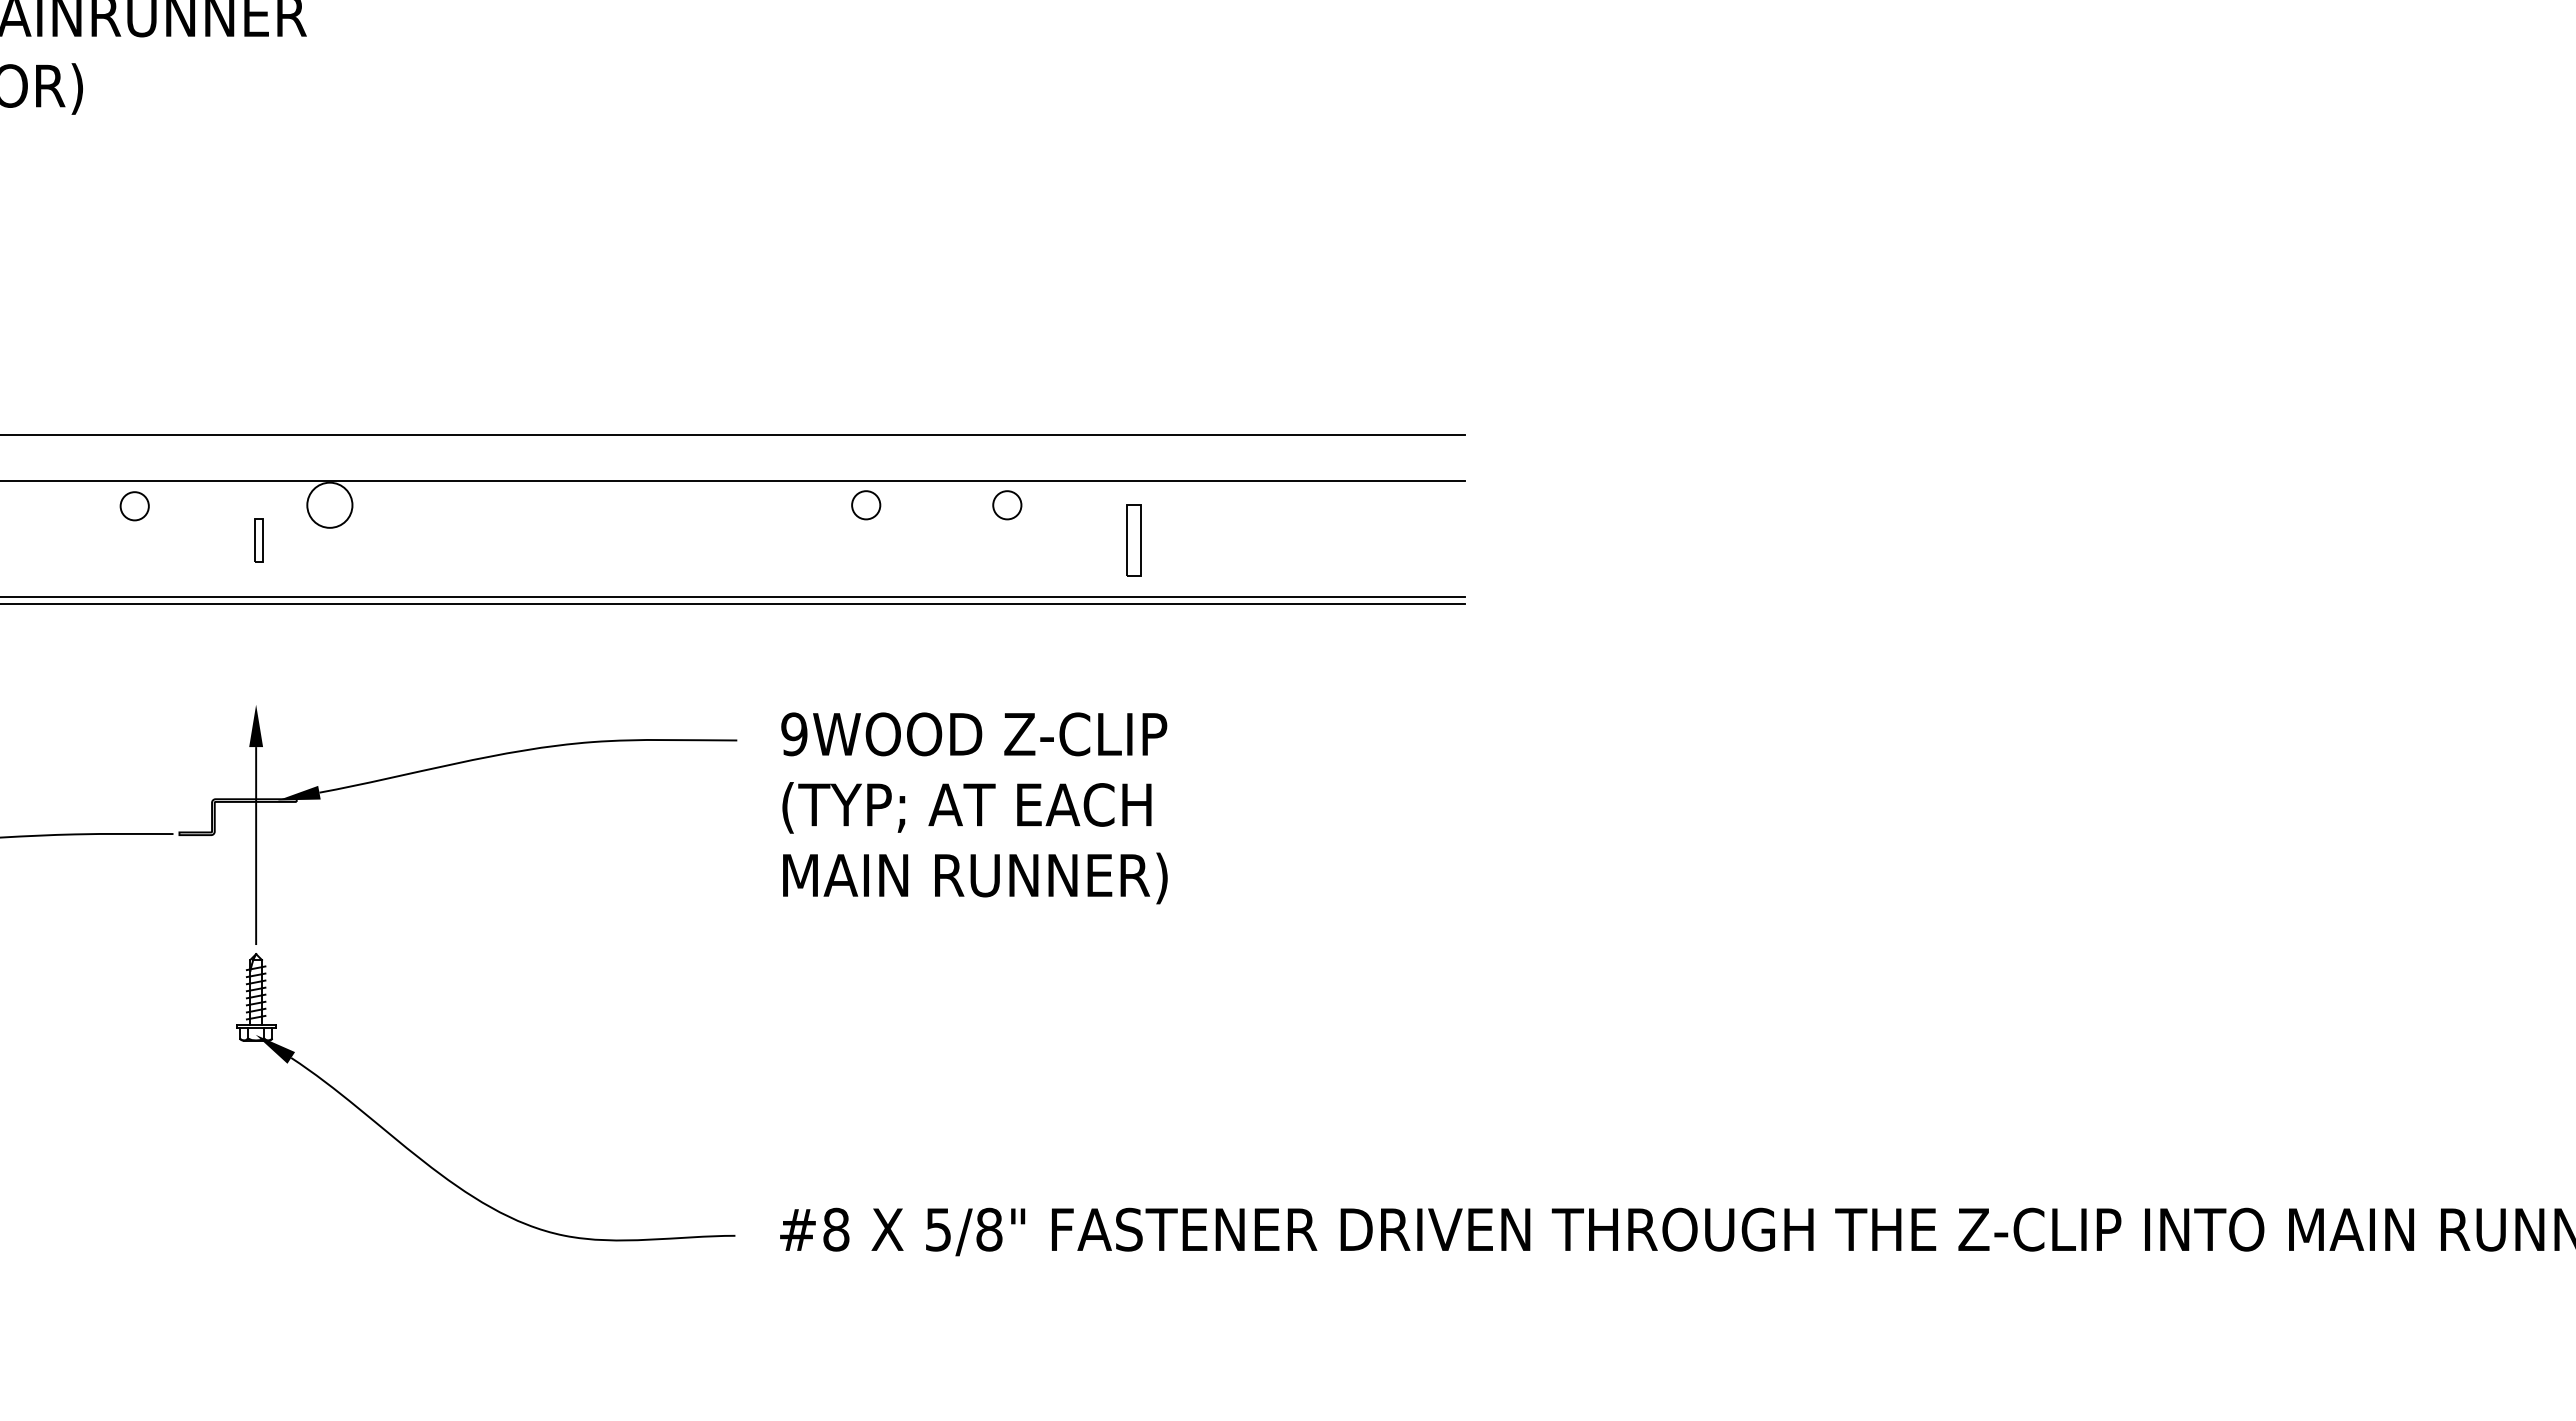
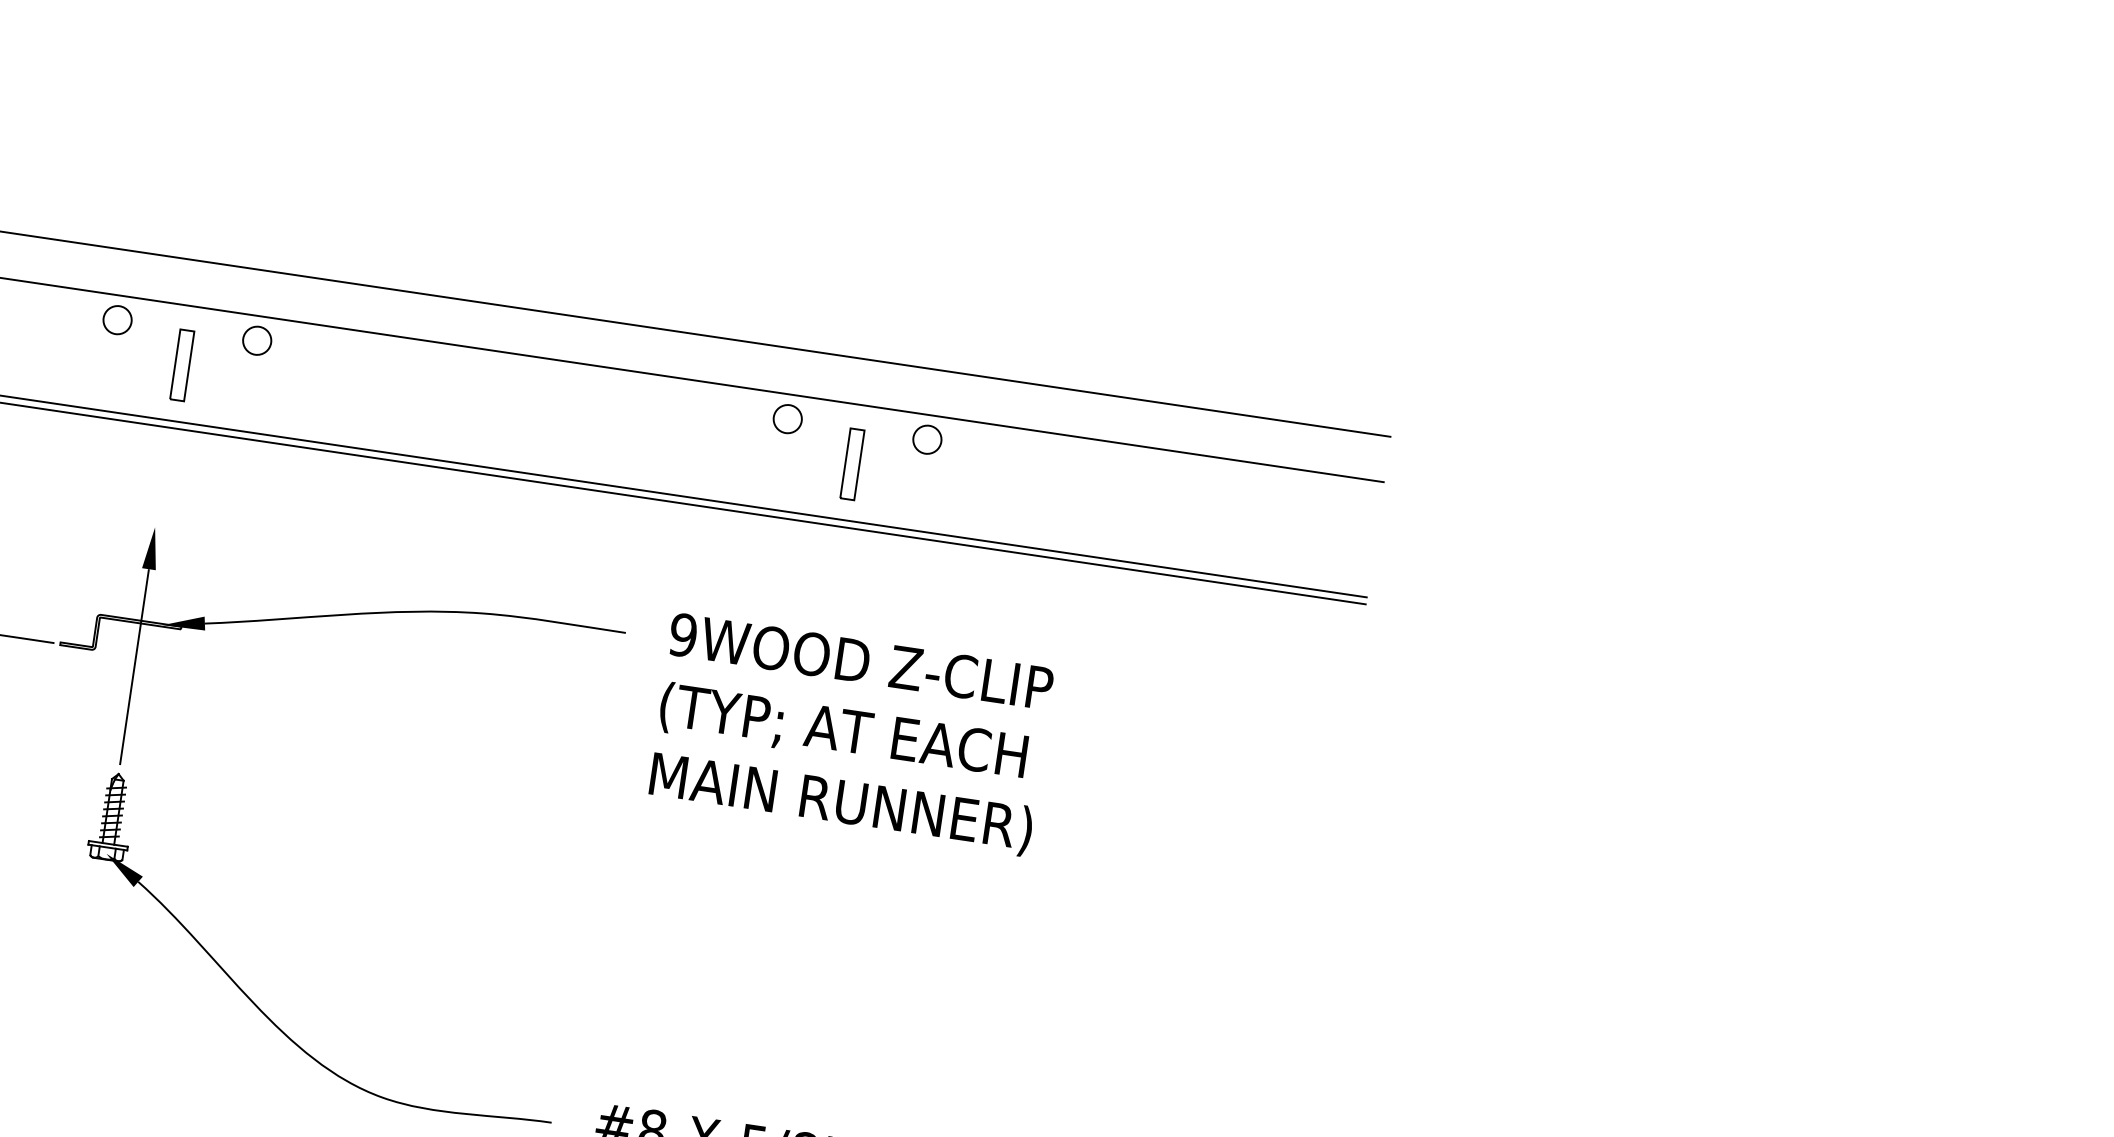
circle: (329, 505) -> (256, 340), size x0.62
circle: (134, 506) -> (117, 320), moved
part: (258, 540) -> (181, 365), size x1.67
part: (1133, 540) -> (852, 464), moved

